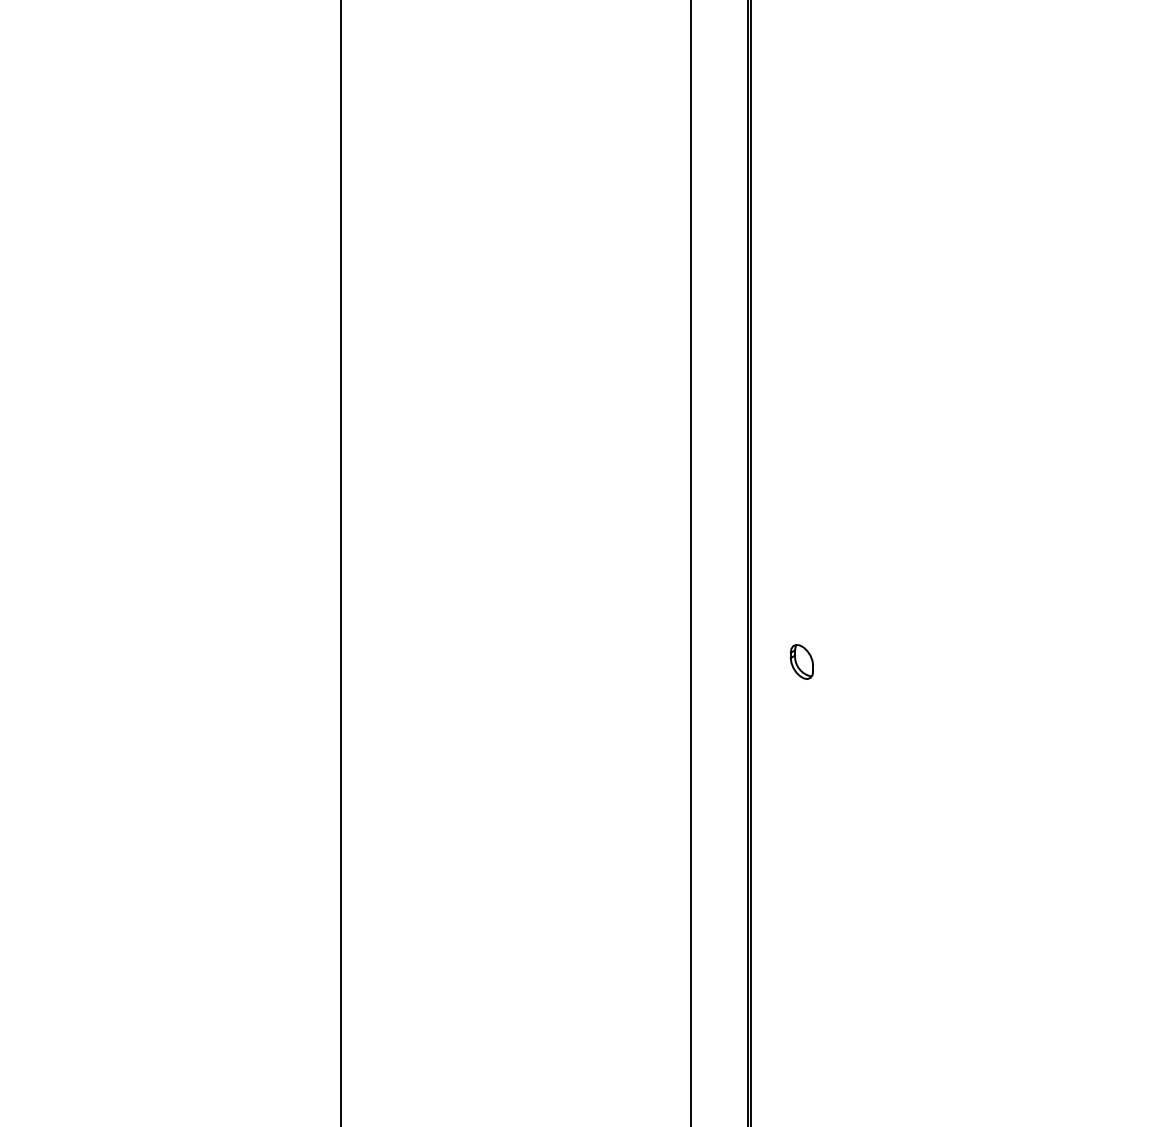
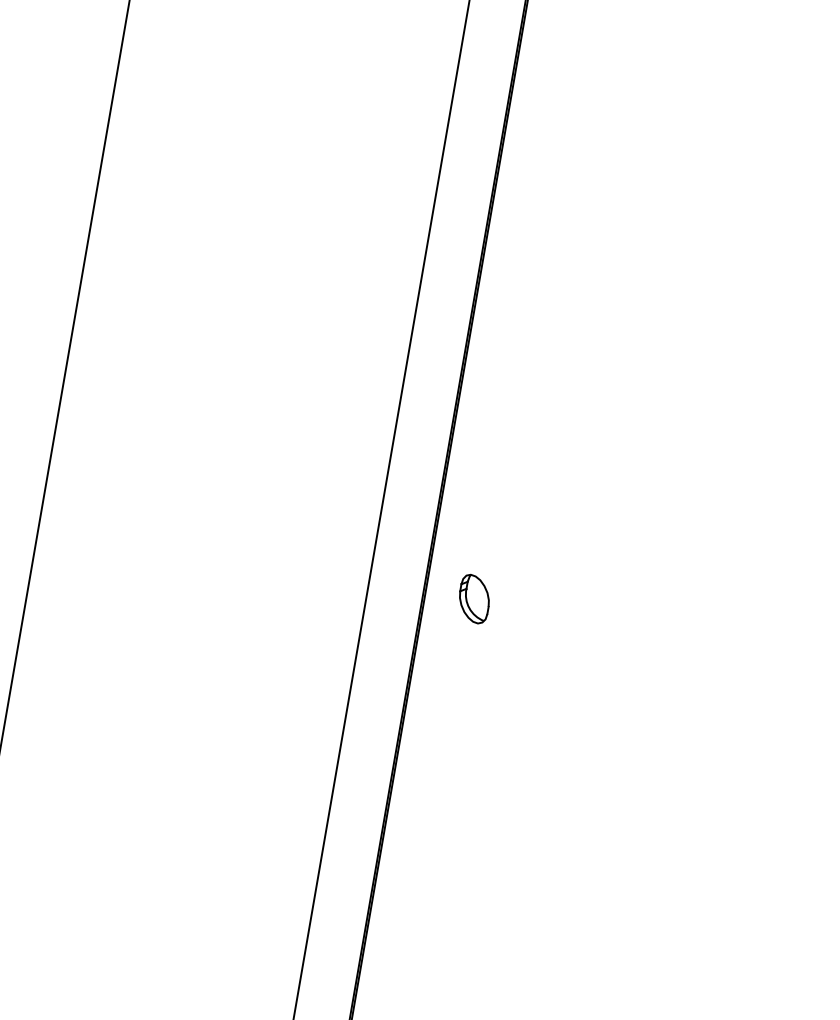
part: (801, 661) -> (474, 598), size x1.43

